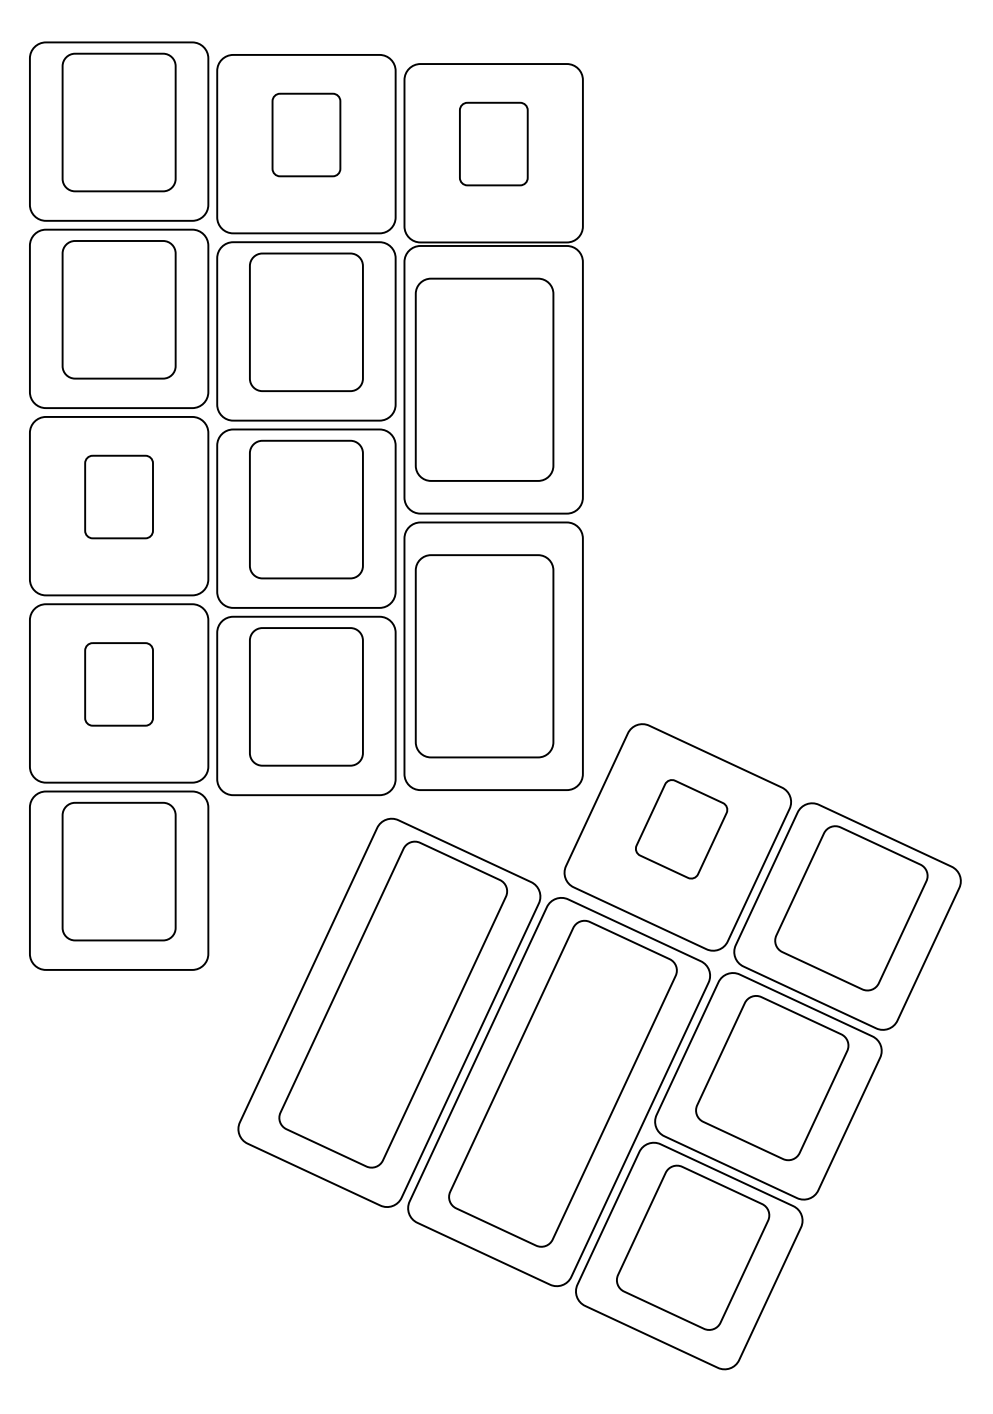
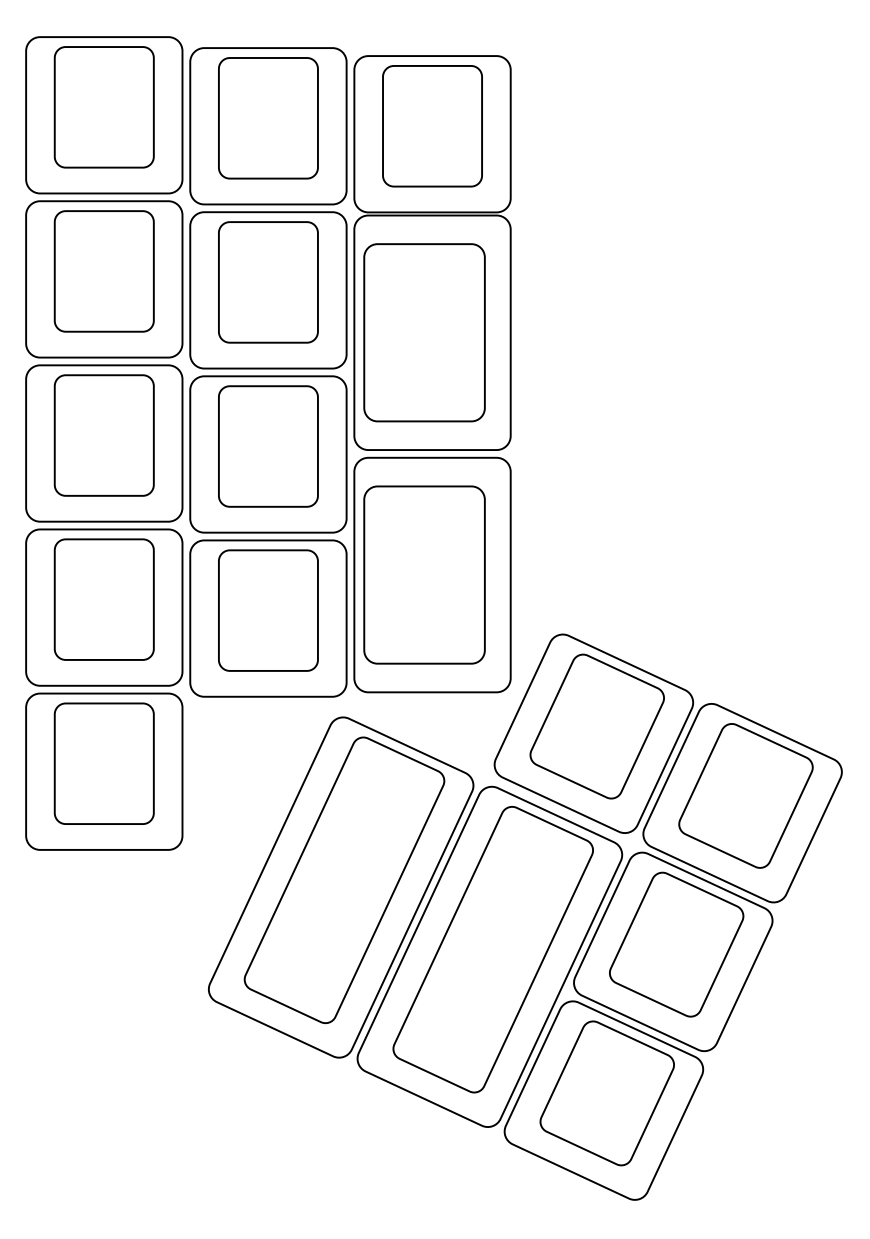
part: (306, 134) -> (268, 117), size x1.67
part: (493, 143) -> (432, 125), size x1.67
part: (118, 496) -> (103, 435), size x1.67
part: (118, 684) -> (103, 599), size x1.67
part: (681, 829) -> (597, 726), size x1.67

